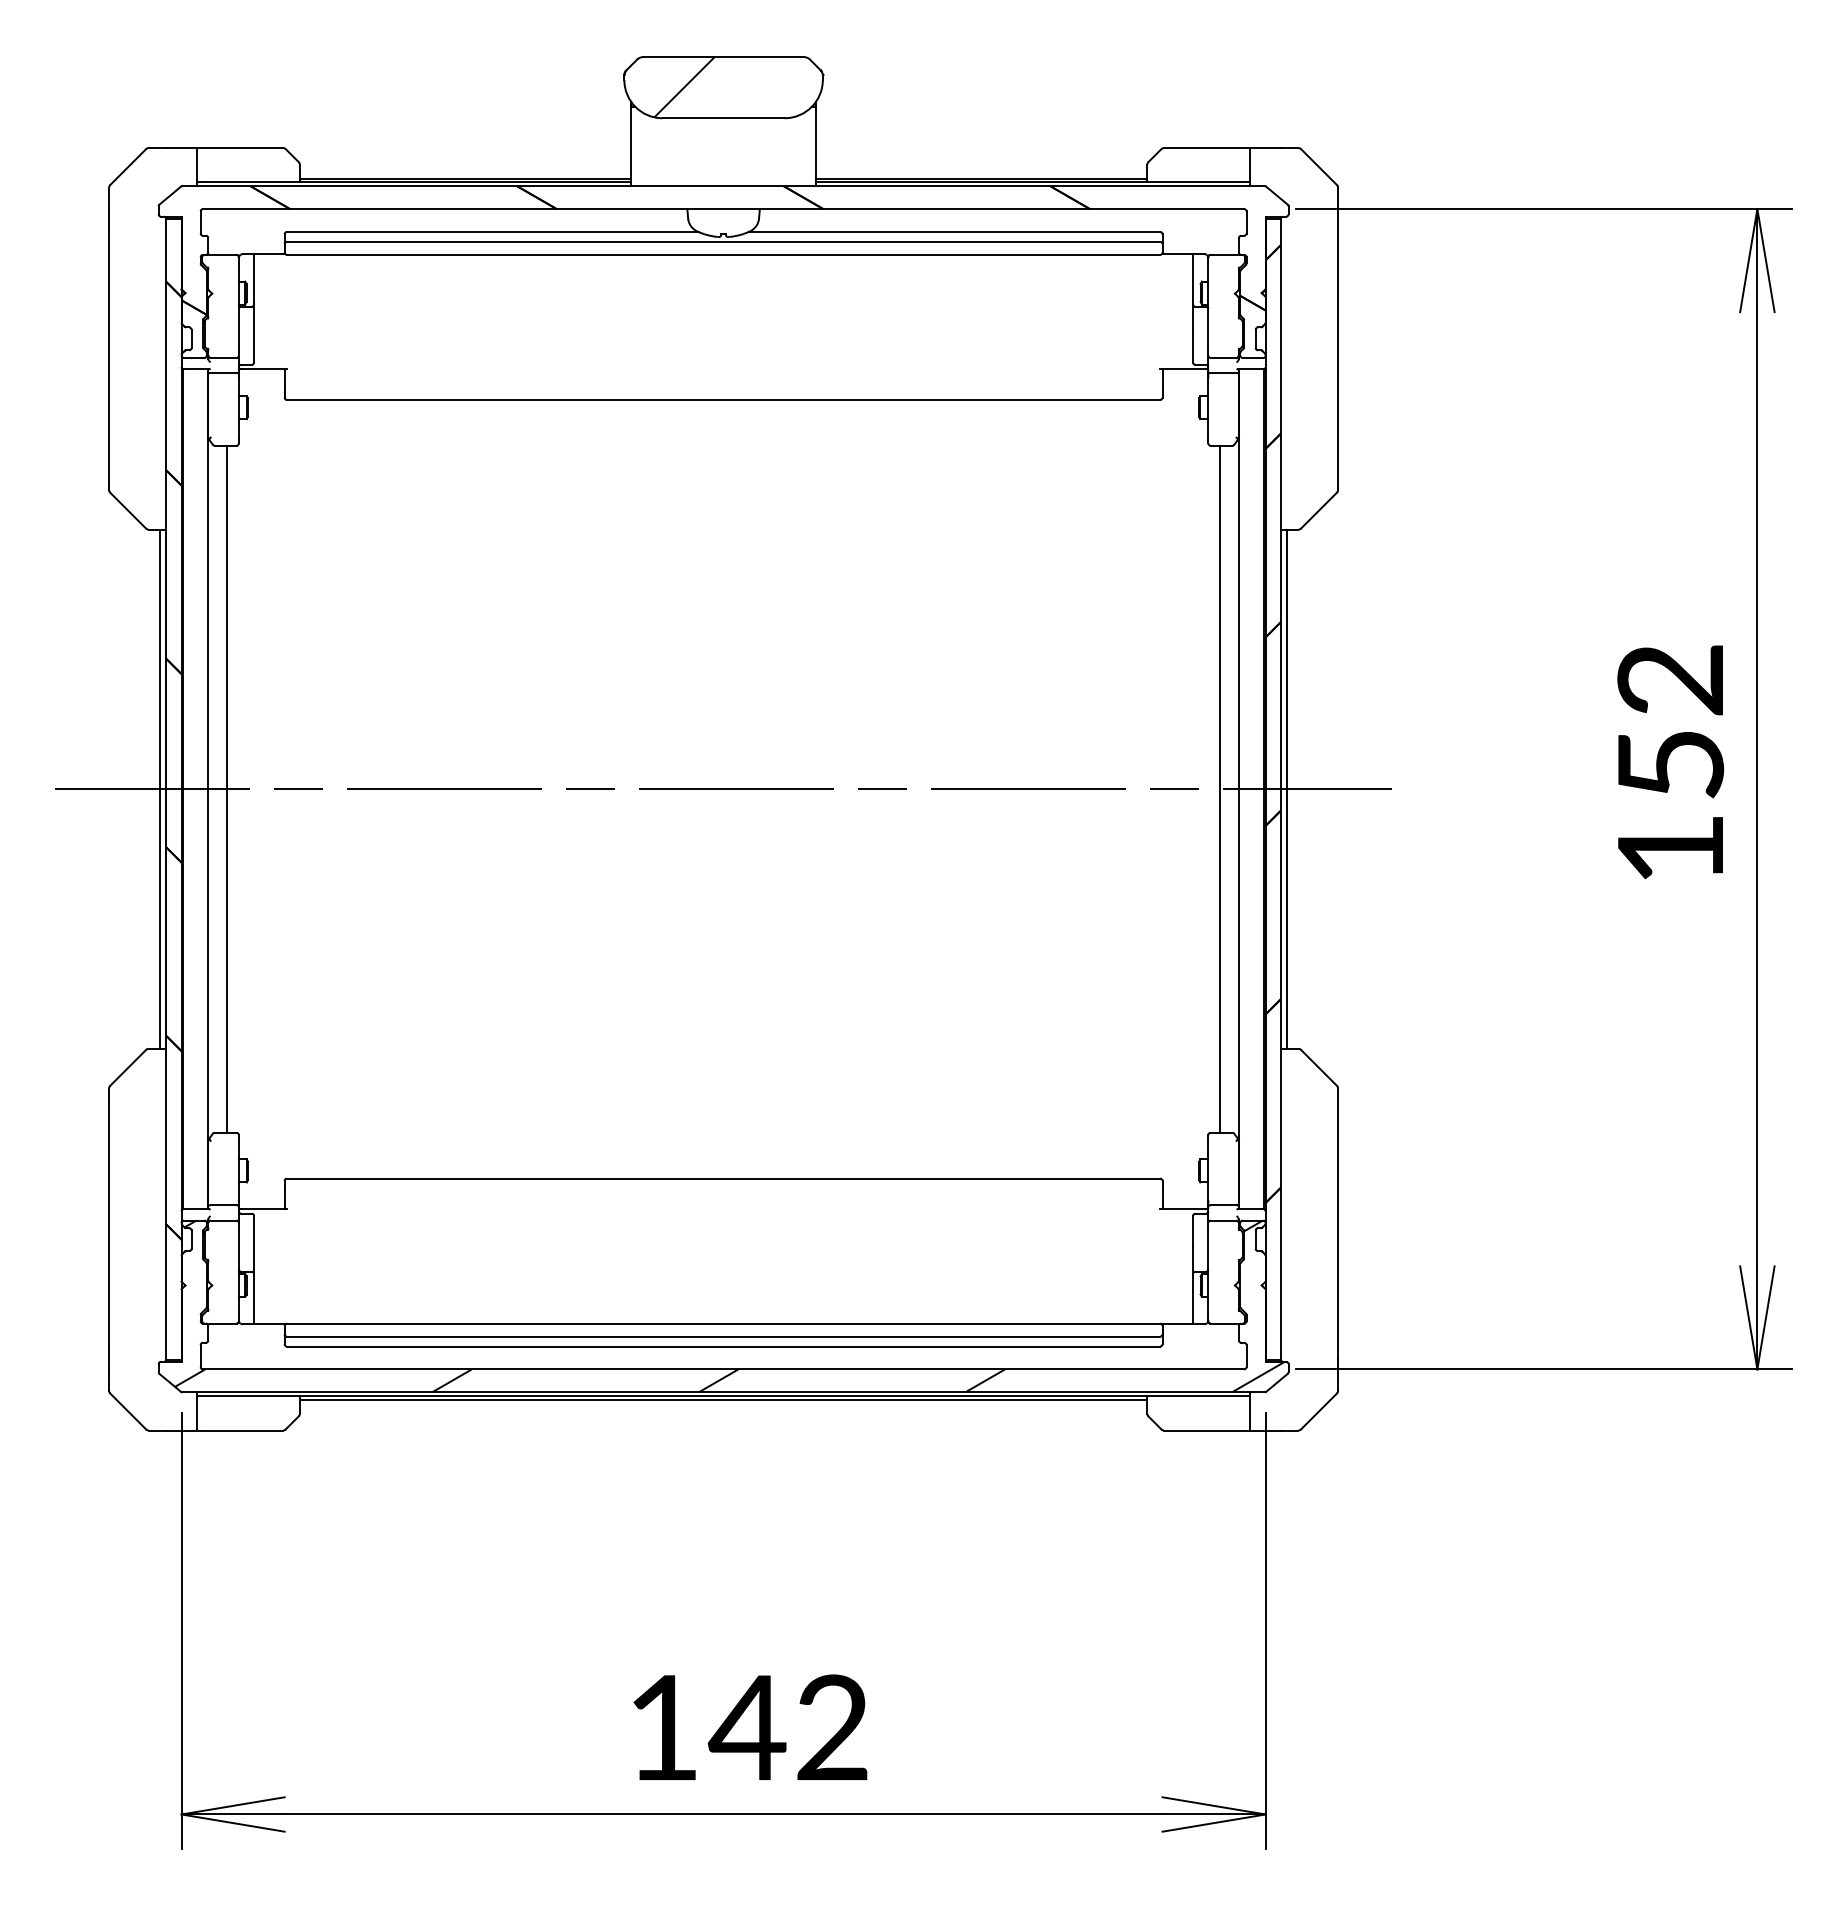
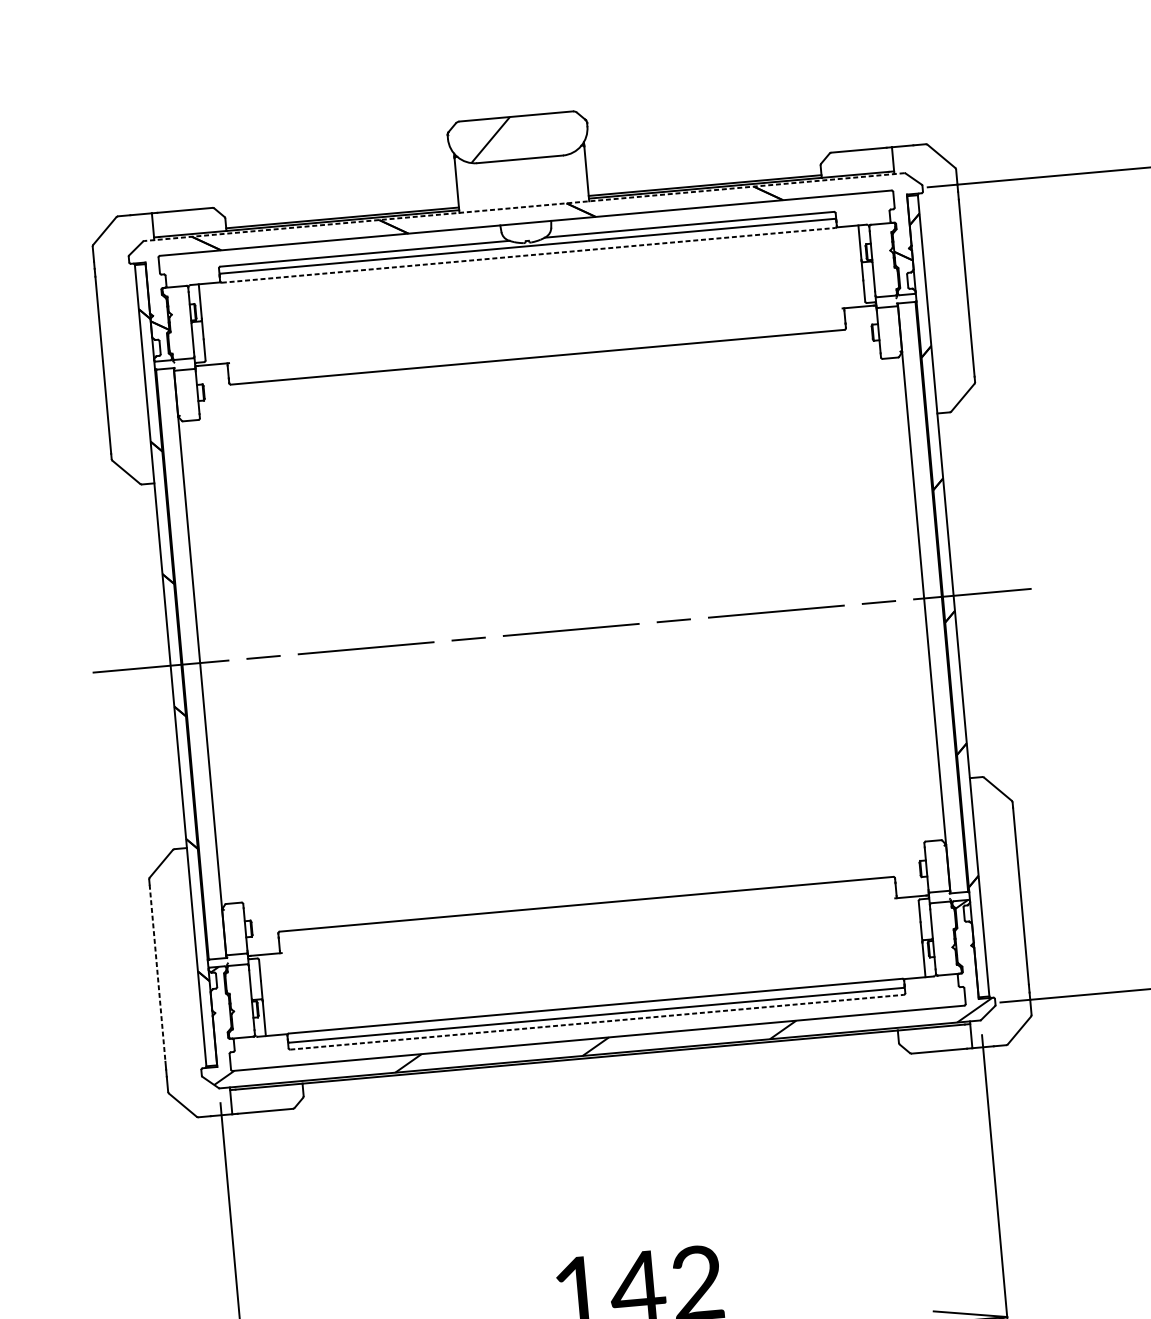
line: (723, 186) -> (524, 207), solid -> dashed
line: (723, 254) -> (528, 255), solid -> dashed
line: (160, 788) -> (166, 665), removed
line: (227, 788) -> (213, 661), removed
line: (1219, 788) -> (910, 599), removed
line: (1286, 788) -> (957, 594), removed
line: (109, 1222) -> (157, 973), solid -> dashed
line: (723, 1346) -> (597, 1022), solid -> dashed
line: (723, 1399) -> (600, 1059), removed

